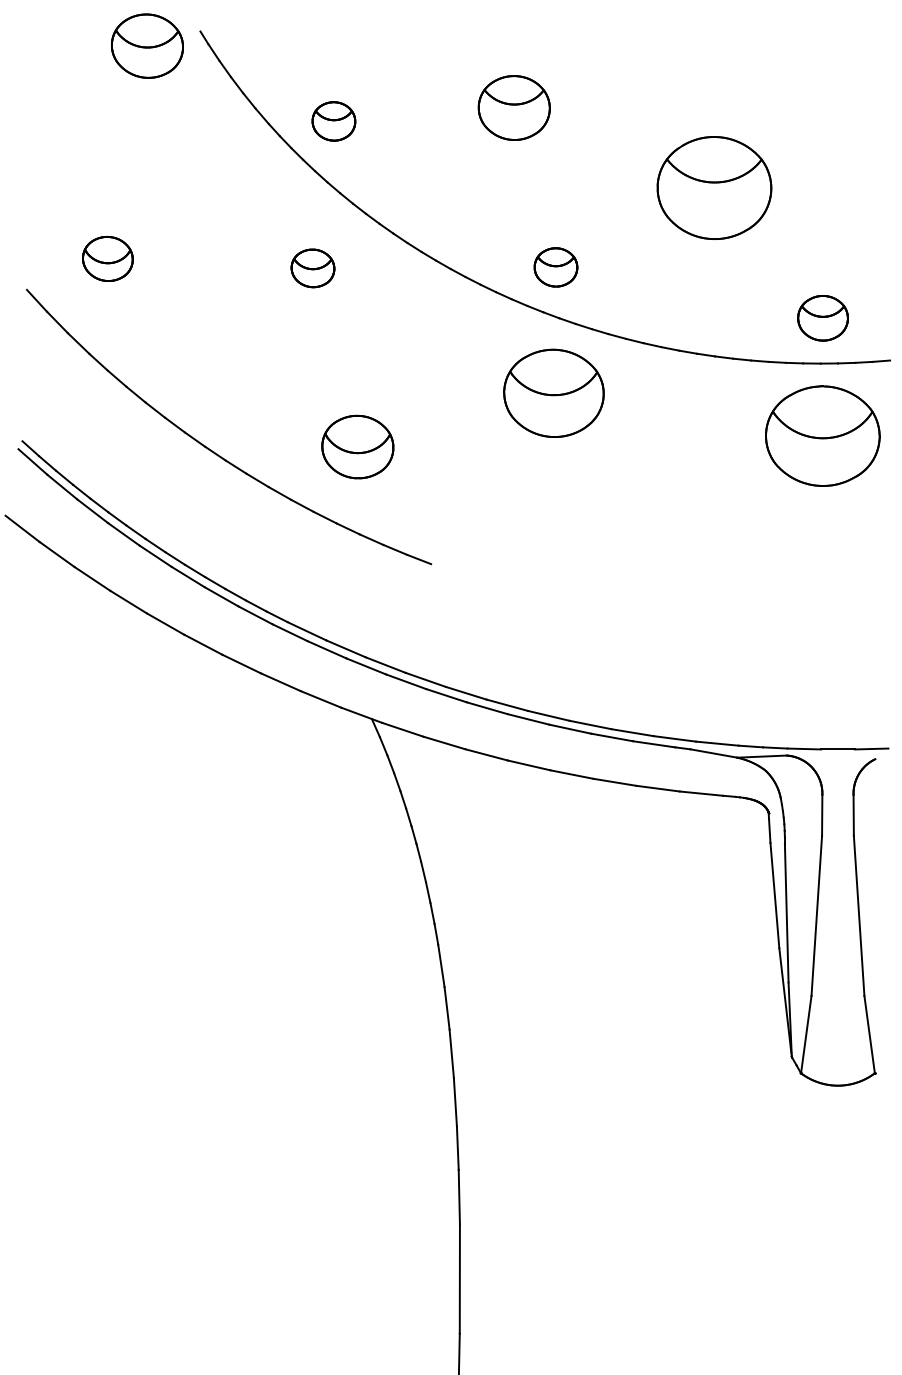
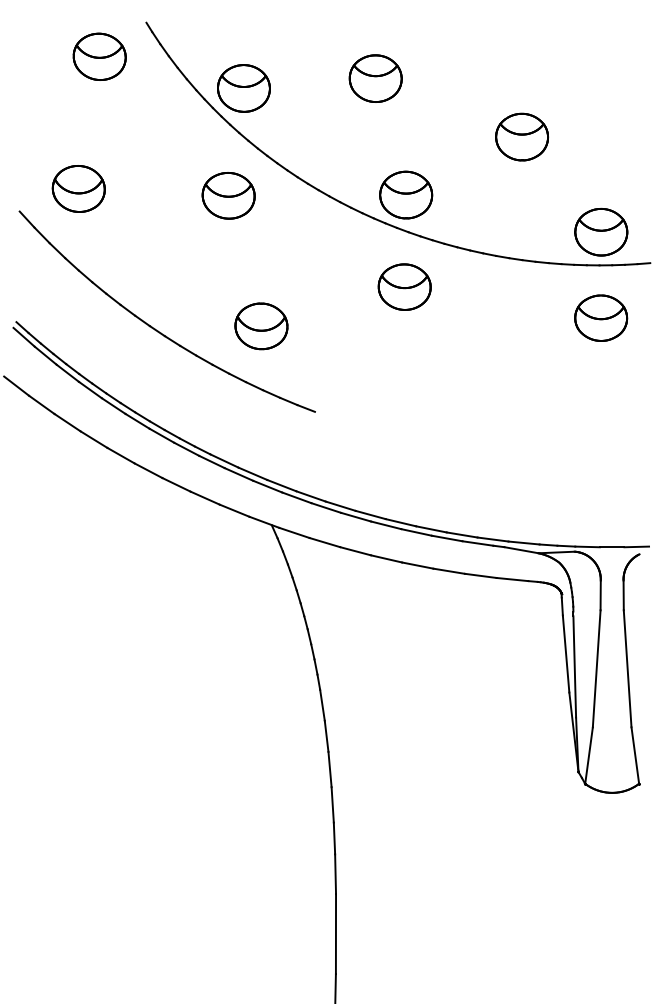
part: (147, 45) -> (99, 56), moved
part: (333, 121) -> (243, 88), size x1.67
part: (714, 187) -> (521, 136), size x0.62
part: (107, 258) -> (78, 188), size x1.43
part: (555, 267) -> (405, 195), size x1.67
part: (312, 268) -> (228, 195), size x1.67
part: (822, 318) -> (600, 232), size x1.43
part: (553, 393) -> (404, 287), size x0.71
part: (822, 435) -> (600, 317), size x0.62

